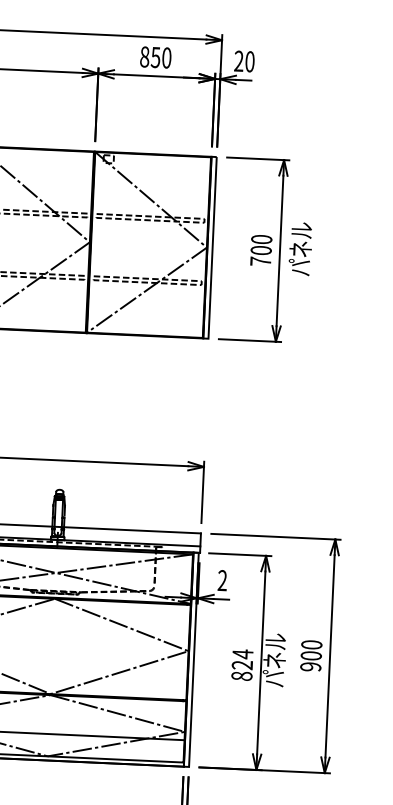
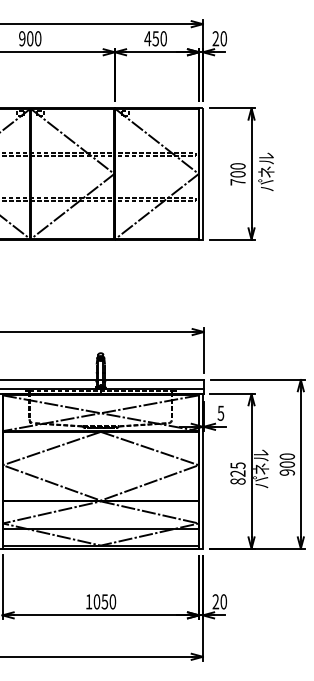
text: (144, 56) -> (147, 38), 850 -> 450
text: (221, 579) -> (220, 412), 2 -> 5
text: (242, 653) -> (237, 465), 824 -> 825

